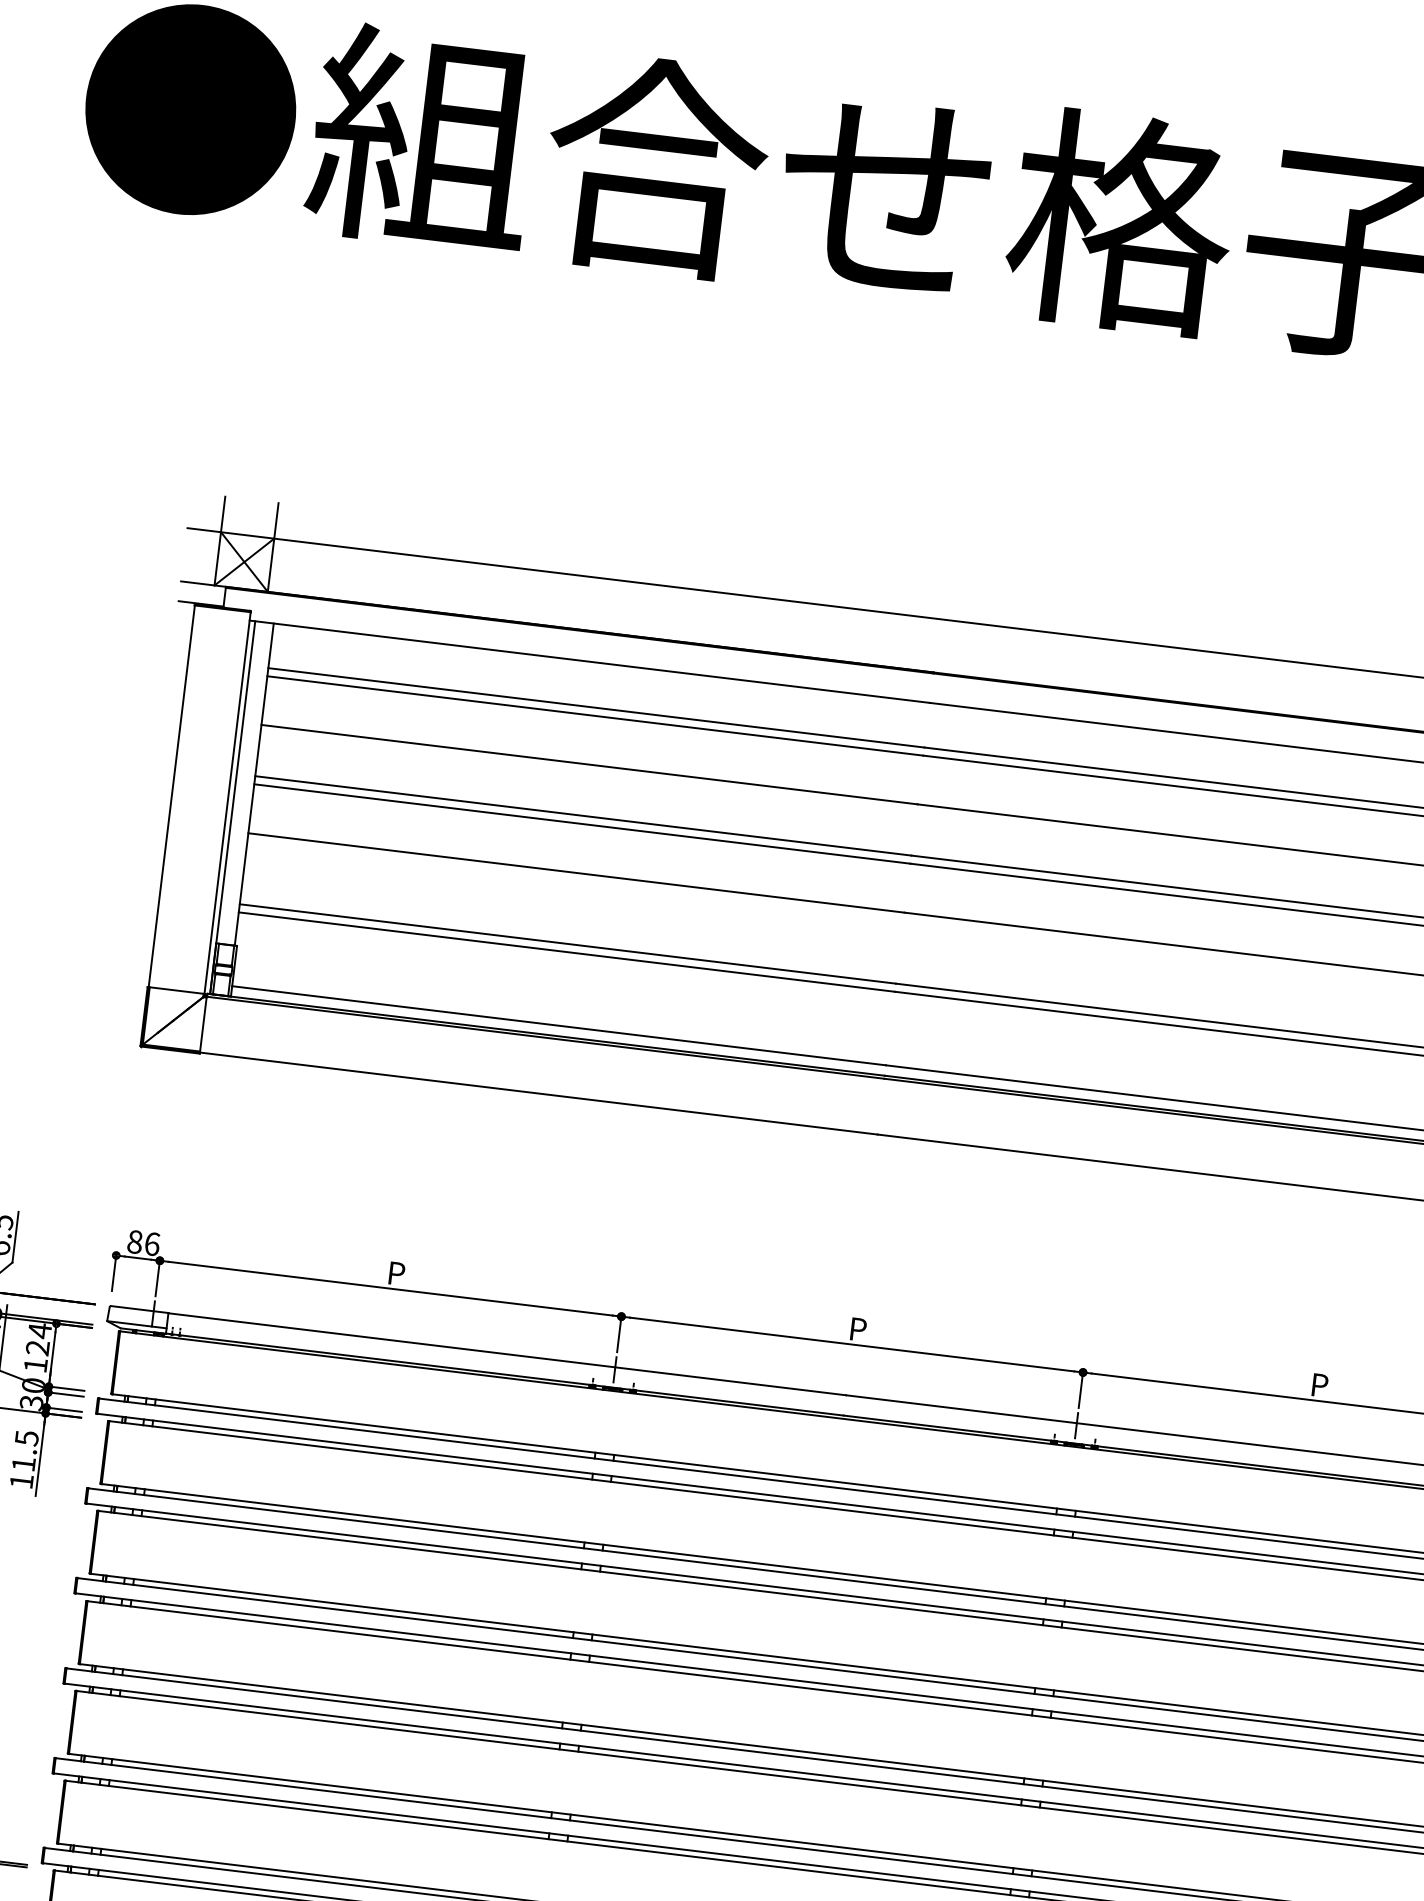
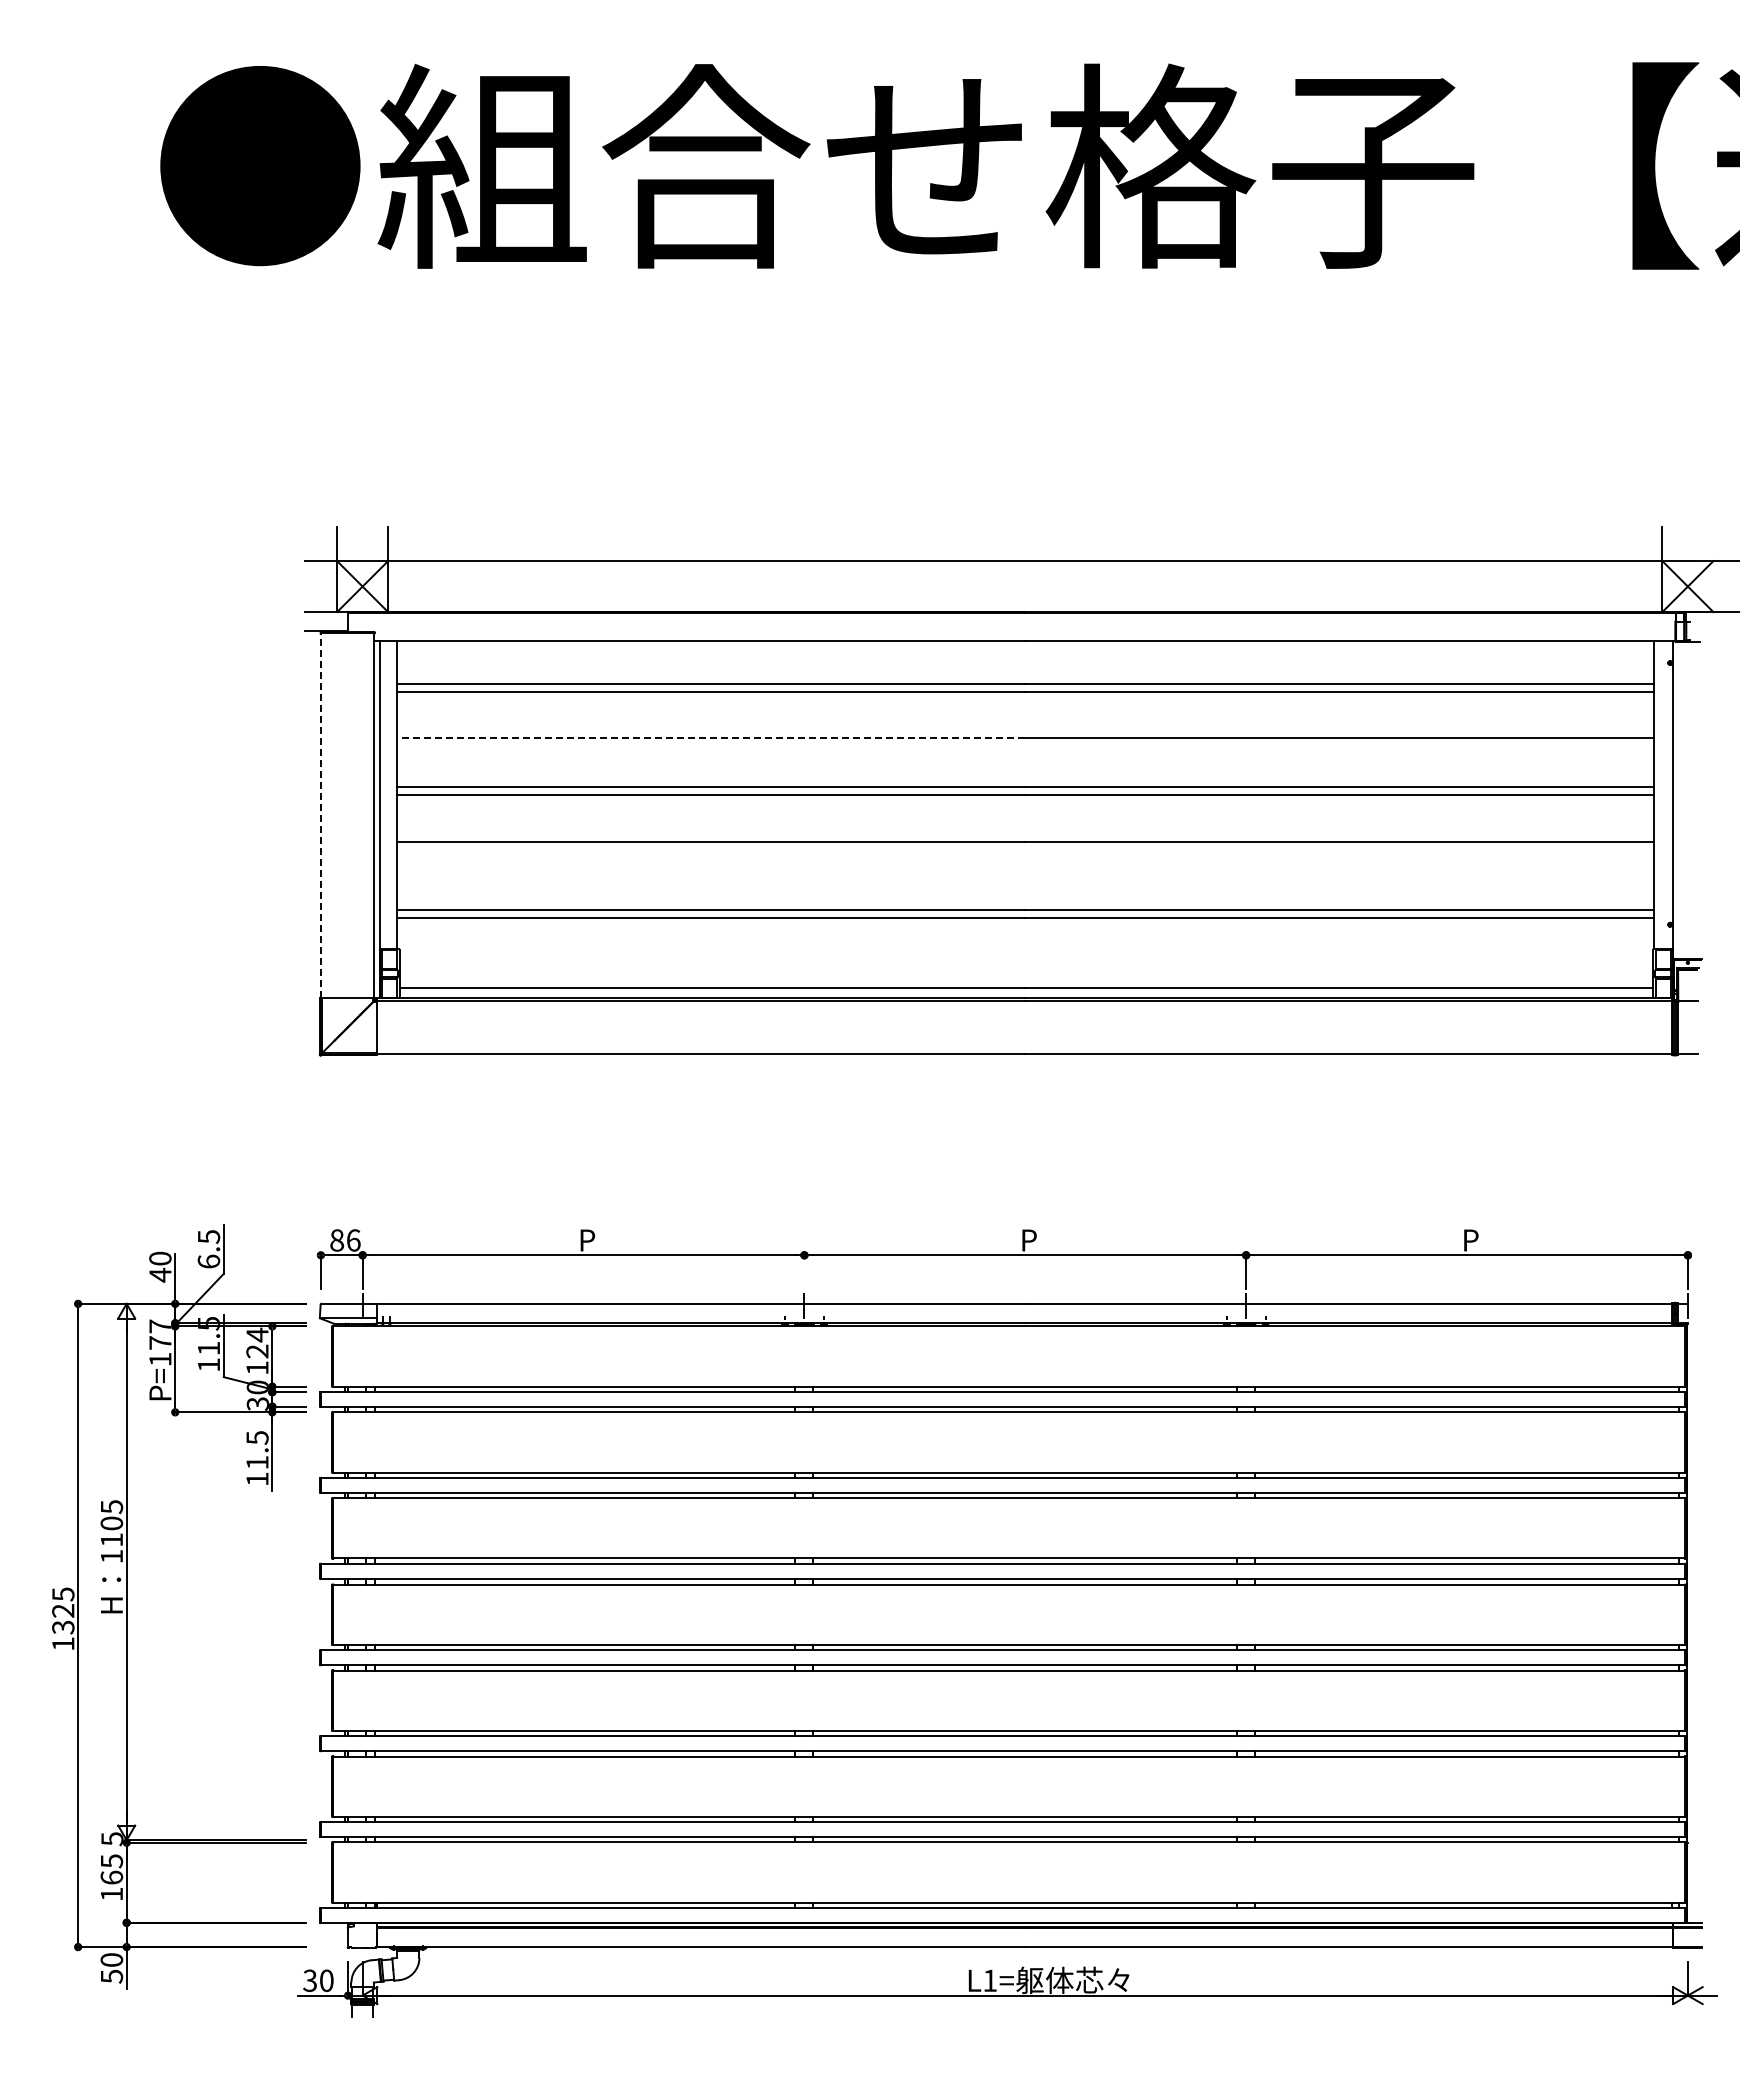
line: (589, 764) -> (711, 738), solid -> dashed
line: (171, 795) -> (320, 815), solid -> dashed
line: (619, 1333) -> (804, 1271), removed

